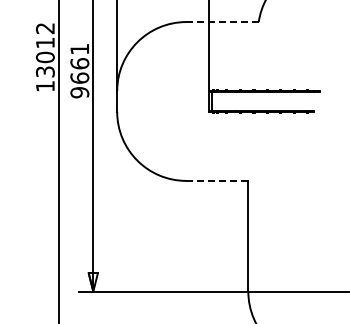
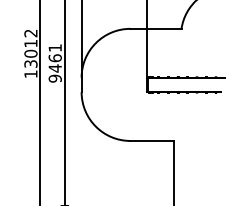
line: (223, 22) -> (156, 29), dashed -> solid
text: (79, 78) -> (55, 68), 9661 -> 9461
line: (216, 180) -> (151, 140), dashed -> solid

